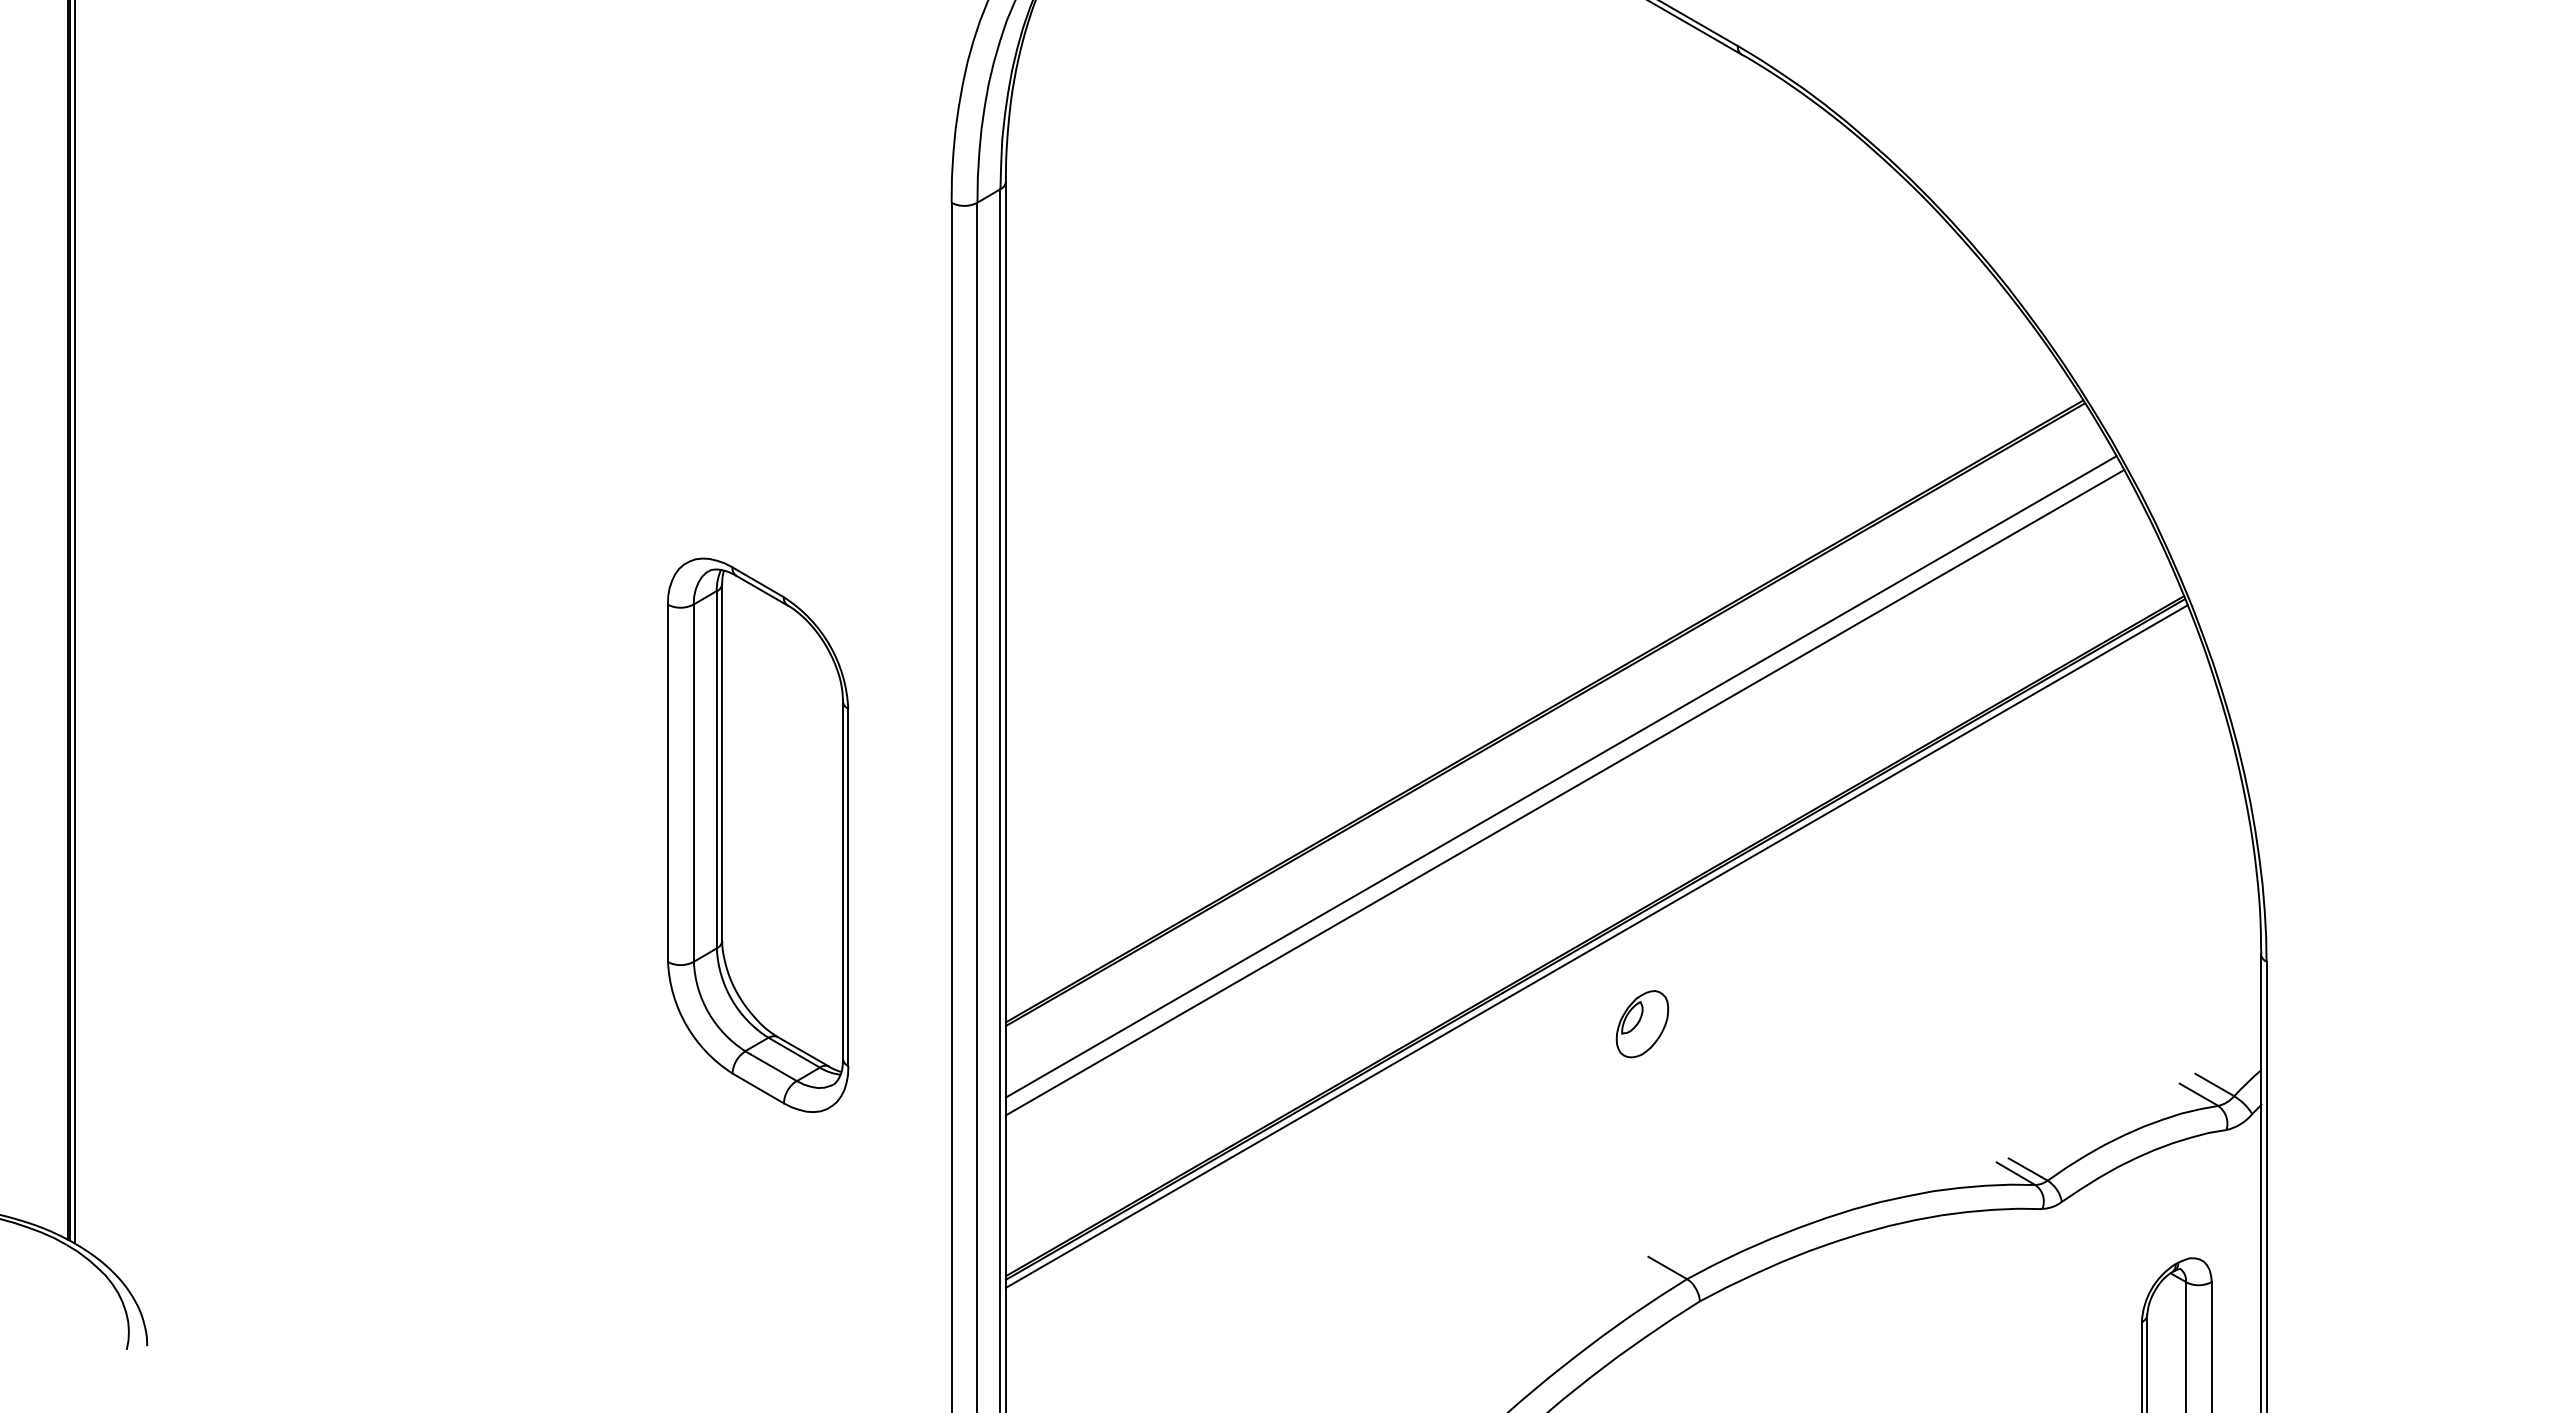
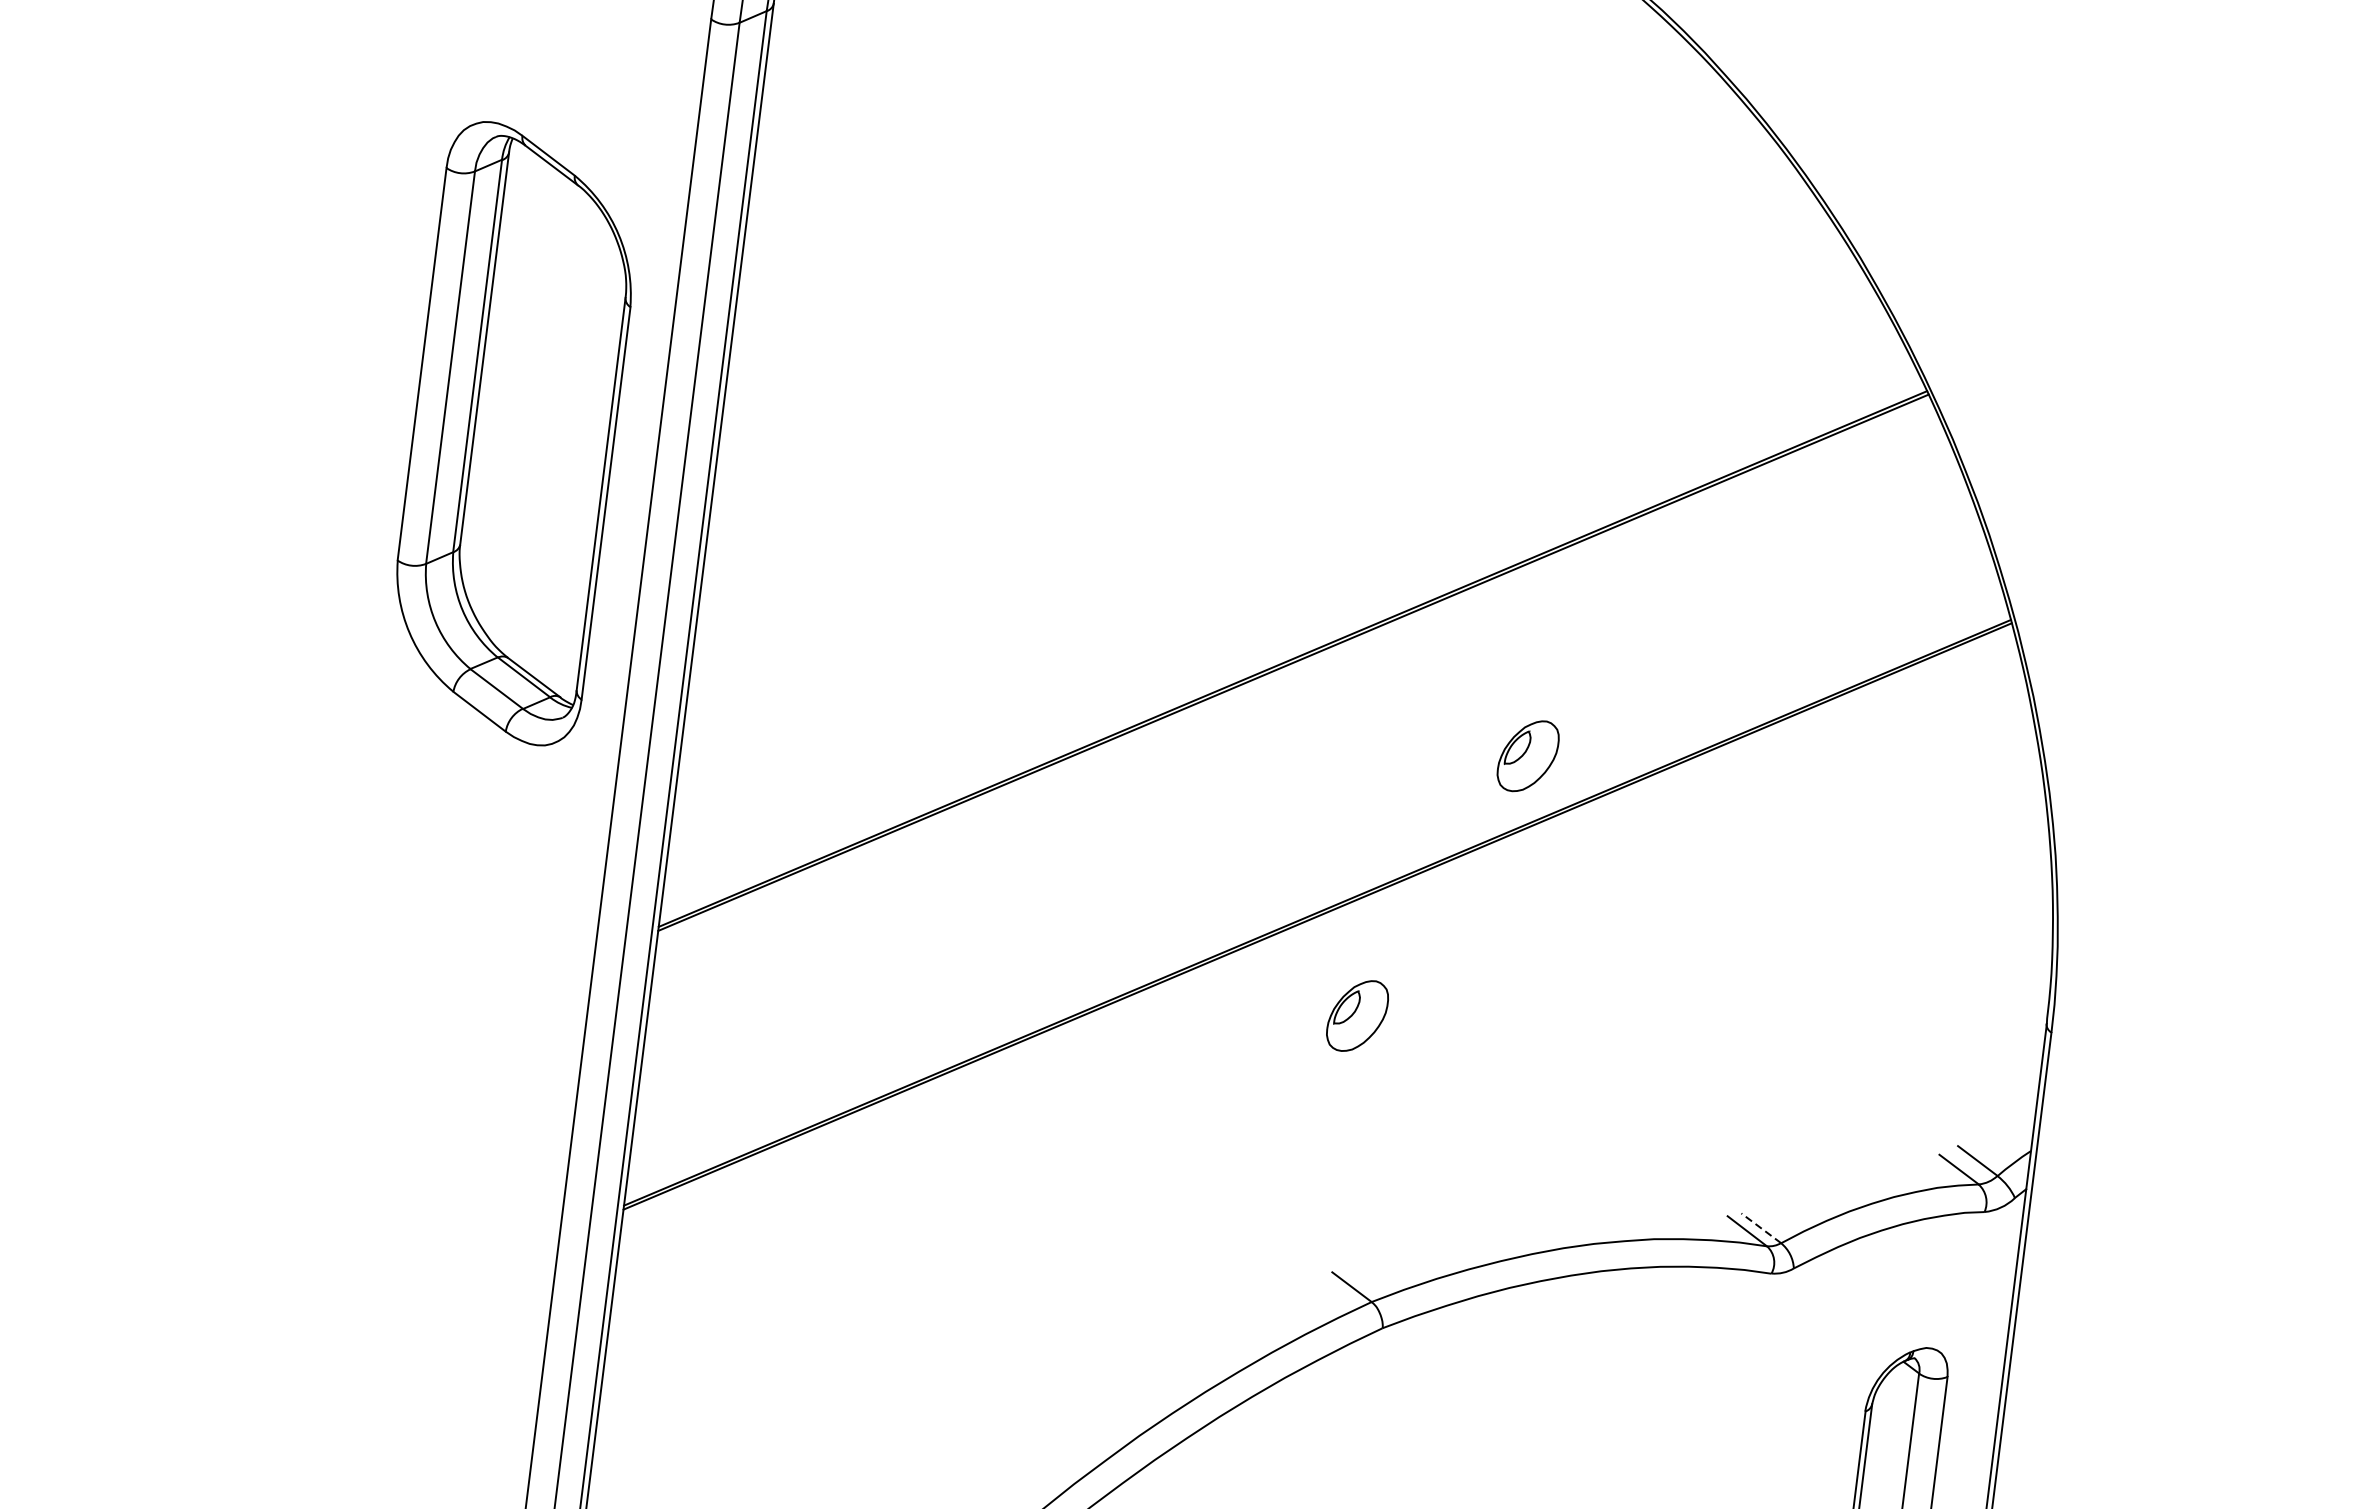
part: (1765, 772) -> (1527, 756), added
line: (1560, 776) -> (1301, 732), removed
line: (1564, 792) -> (1303, 750), removed
part: (758, 834) -> (514, 432), moved
line: (1596, 946) -> (1317, 924), removed
line: (2027, 1169) -> (1760, 1228), solid -> dashed

